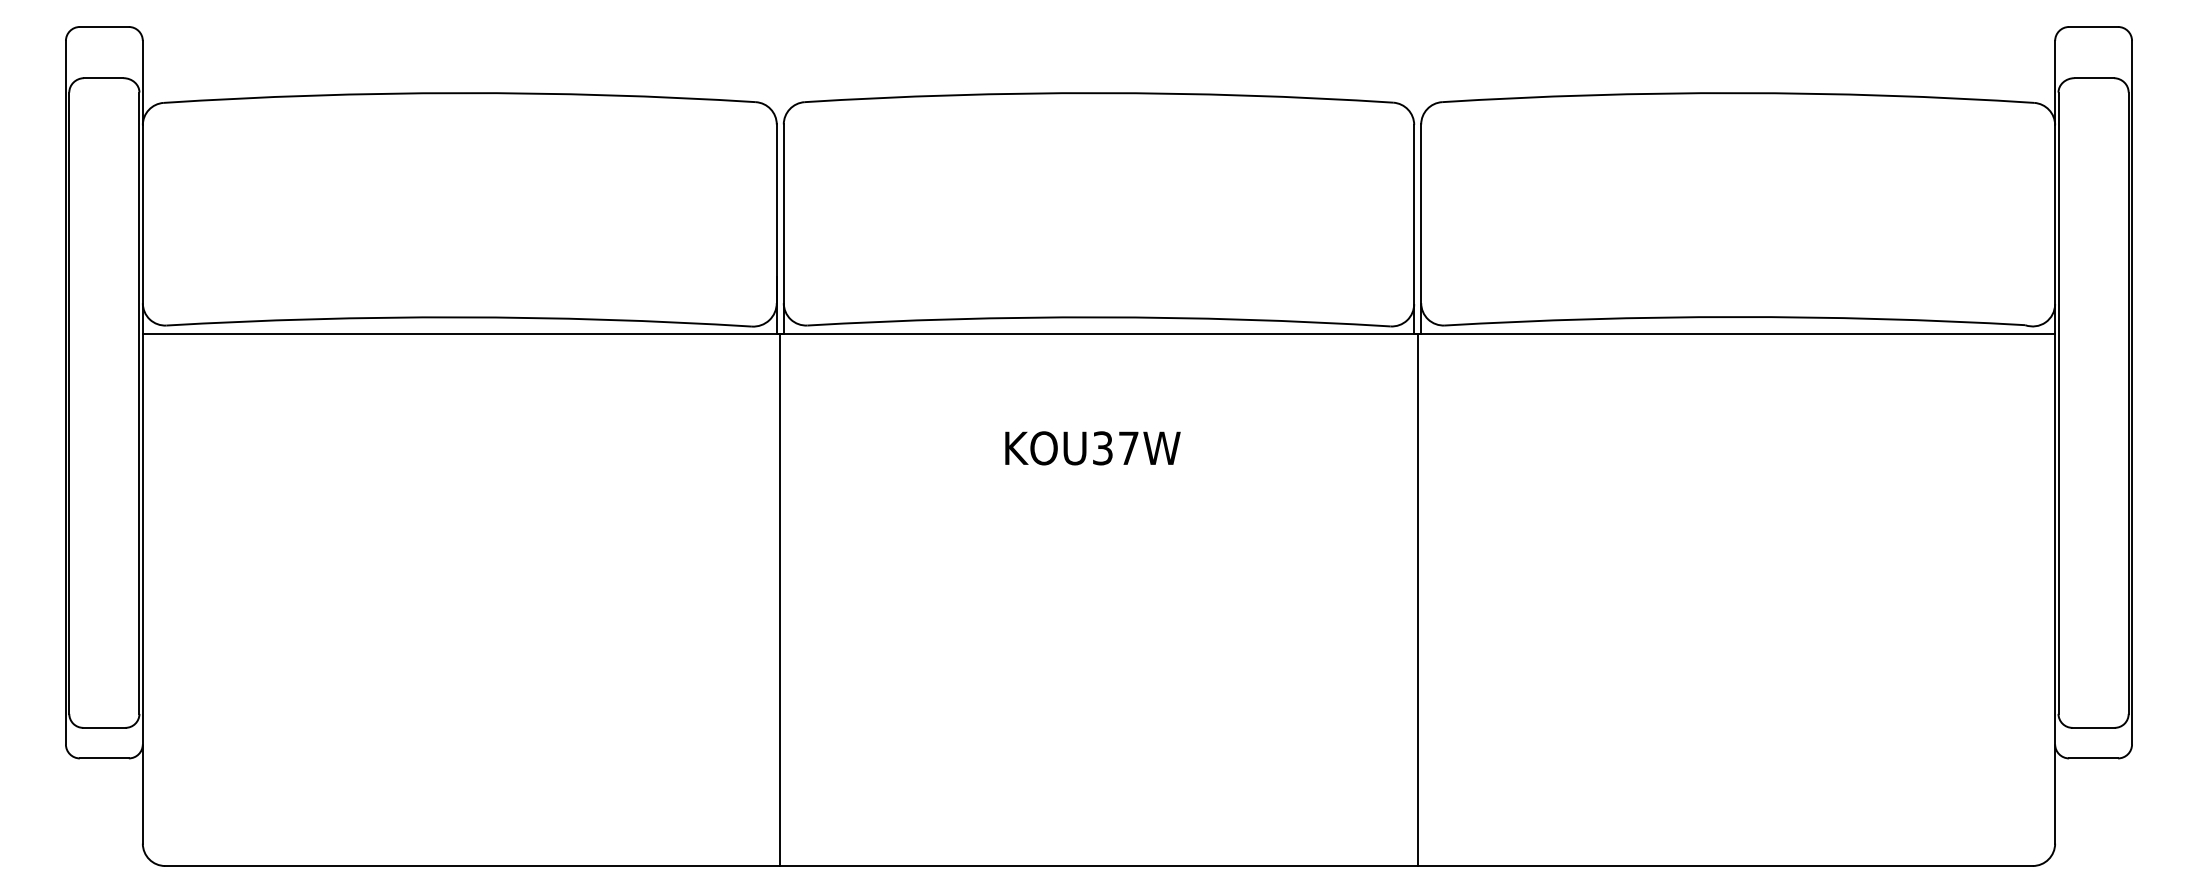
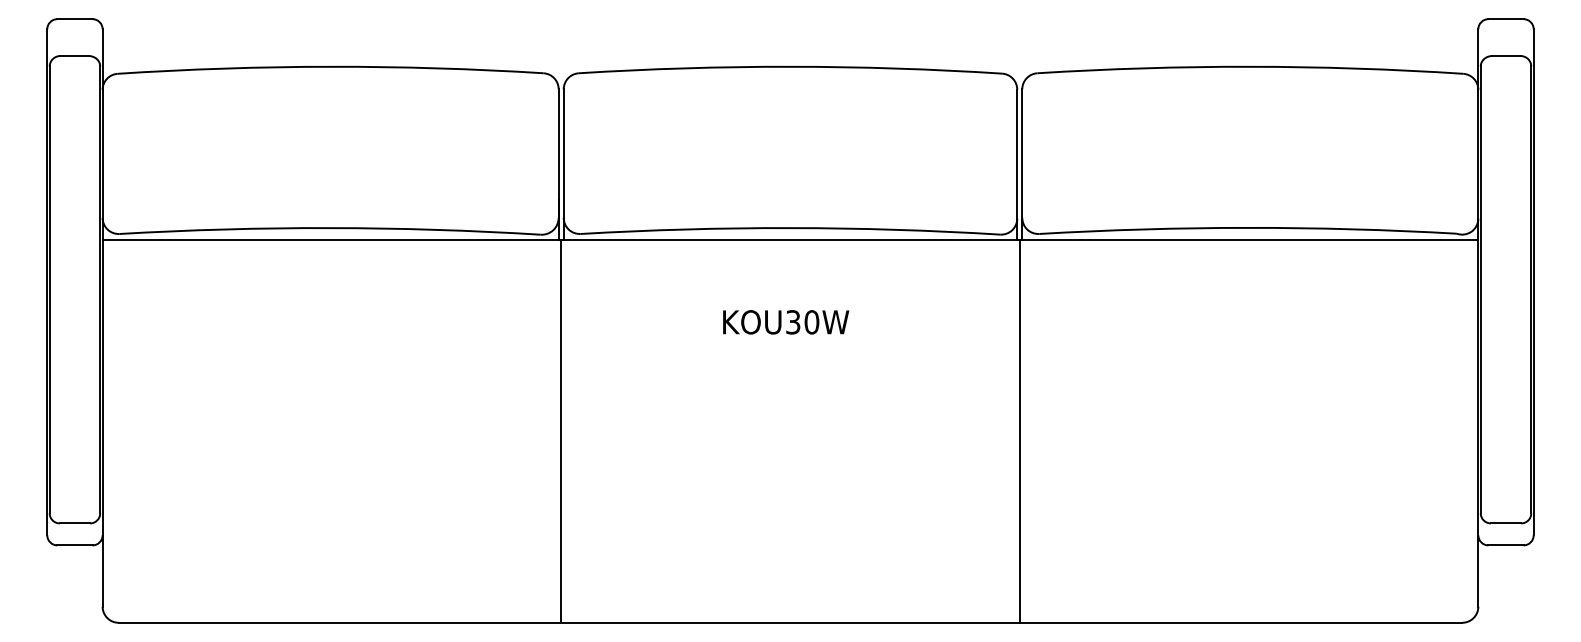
text: (1128, 448) -> (811, 322), KOU37W -> KOU30W

